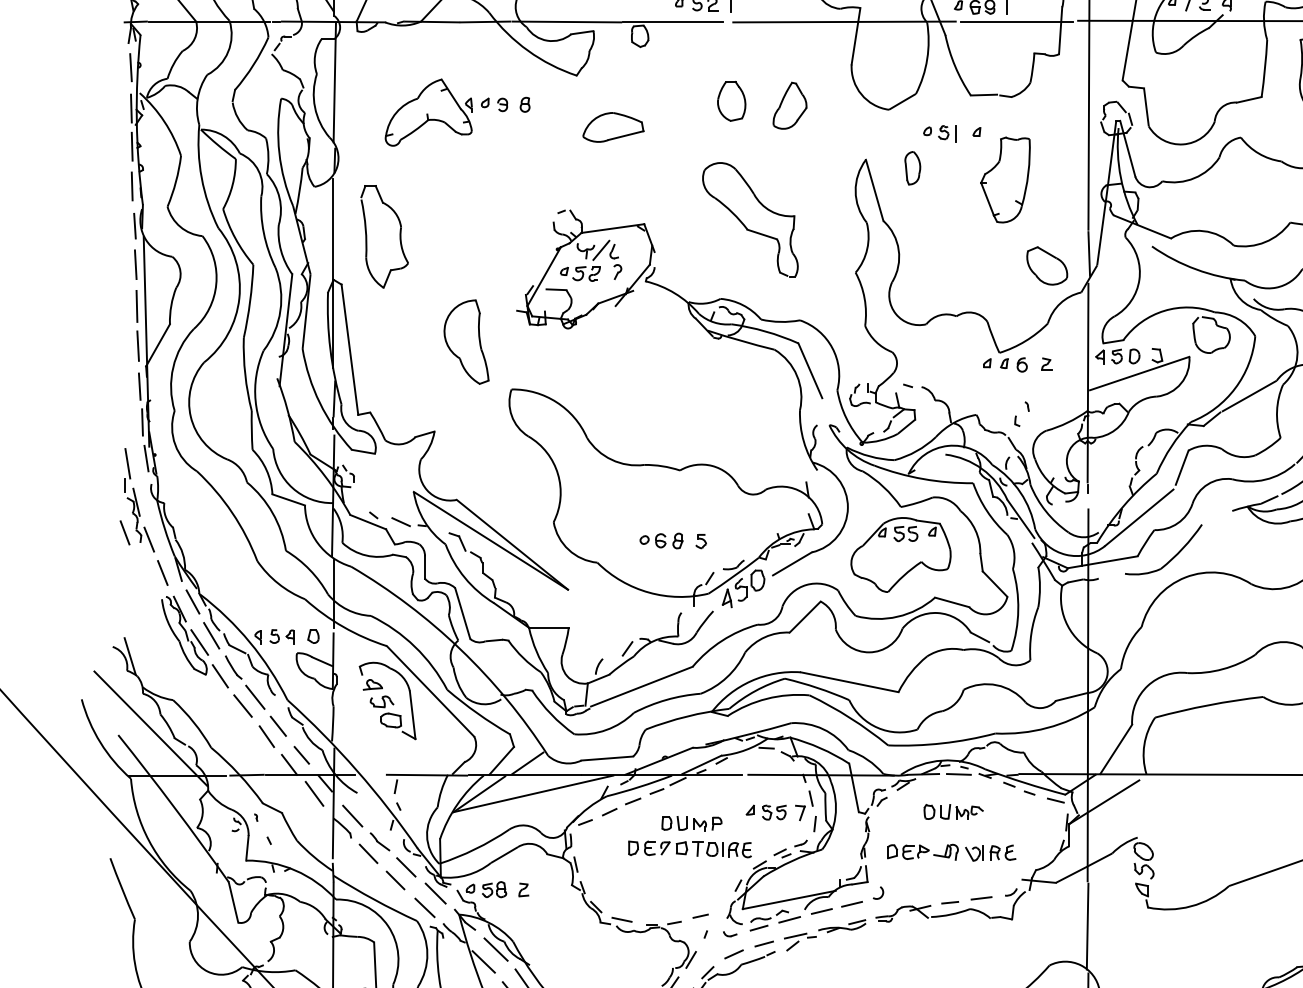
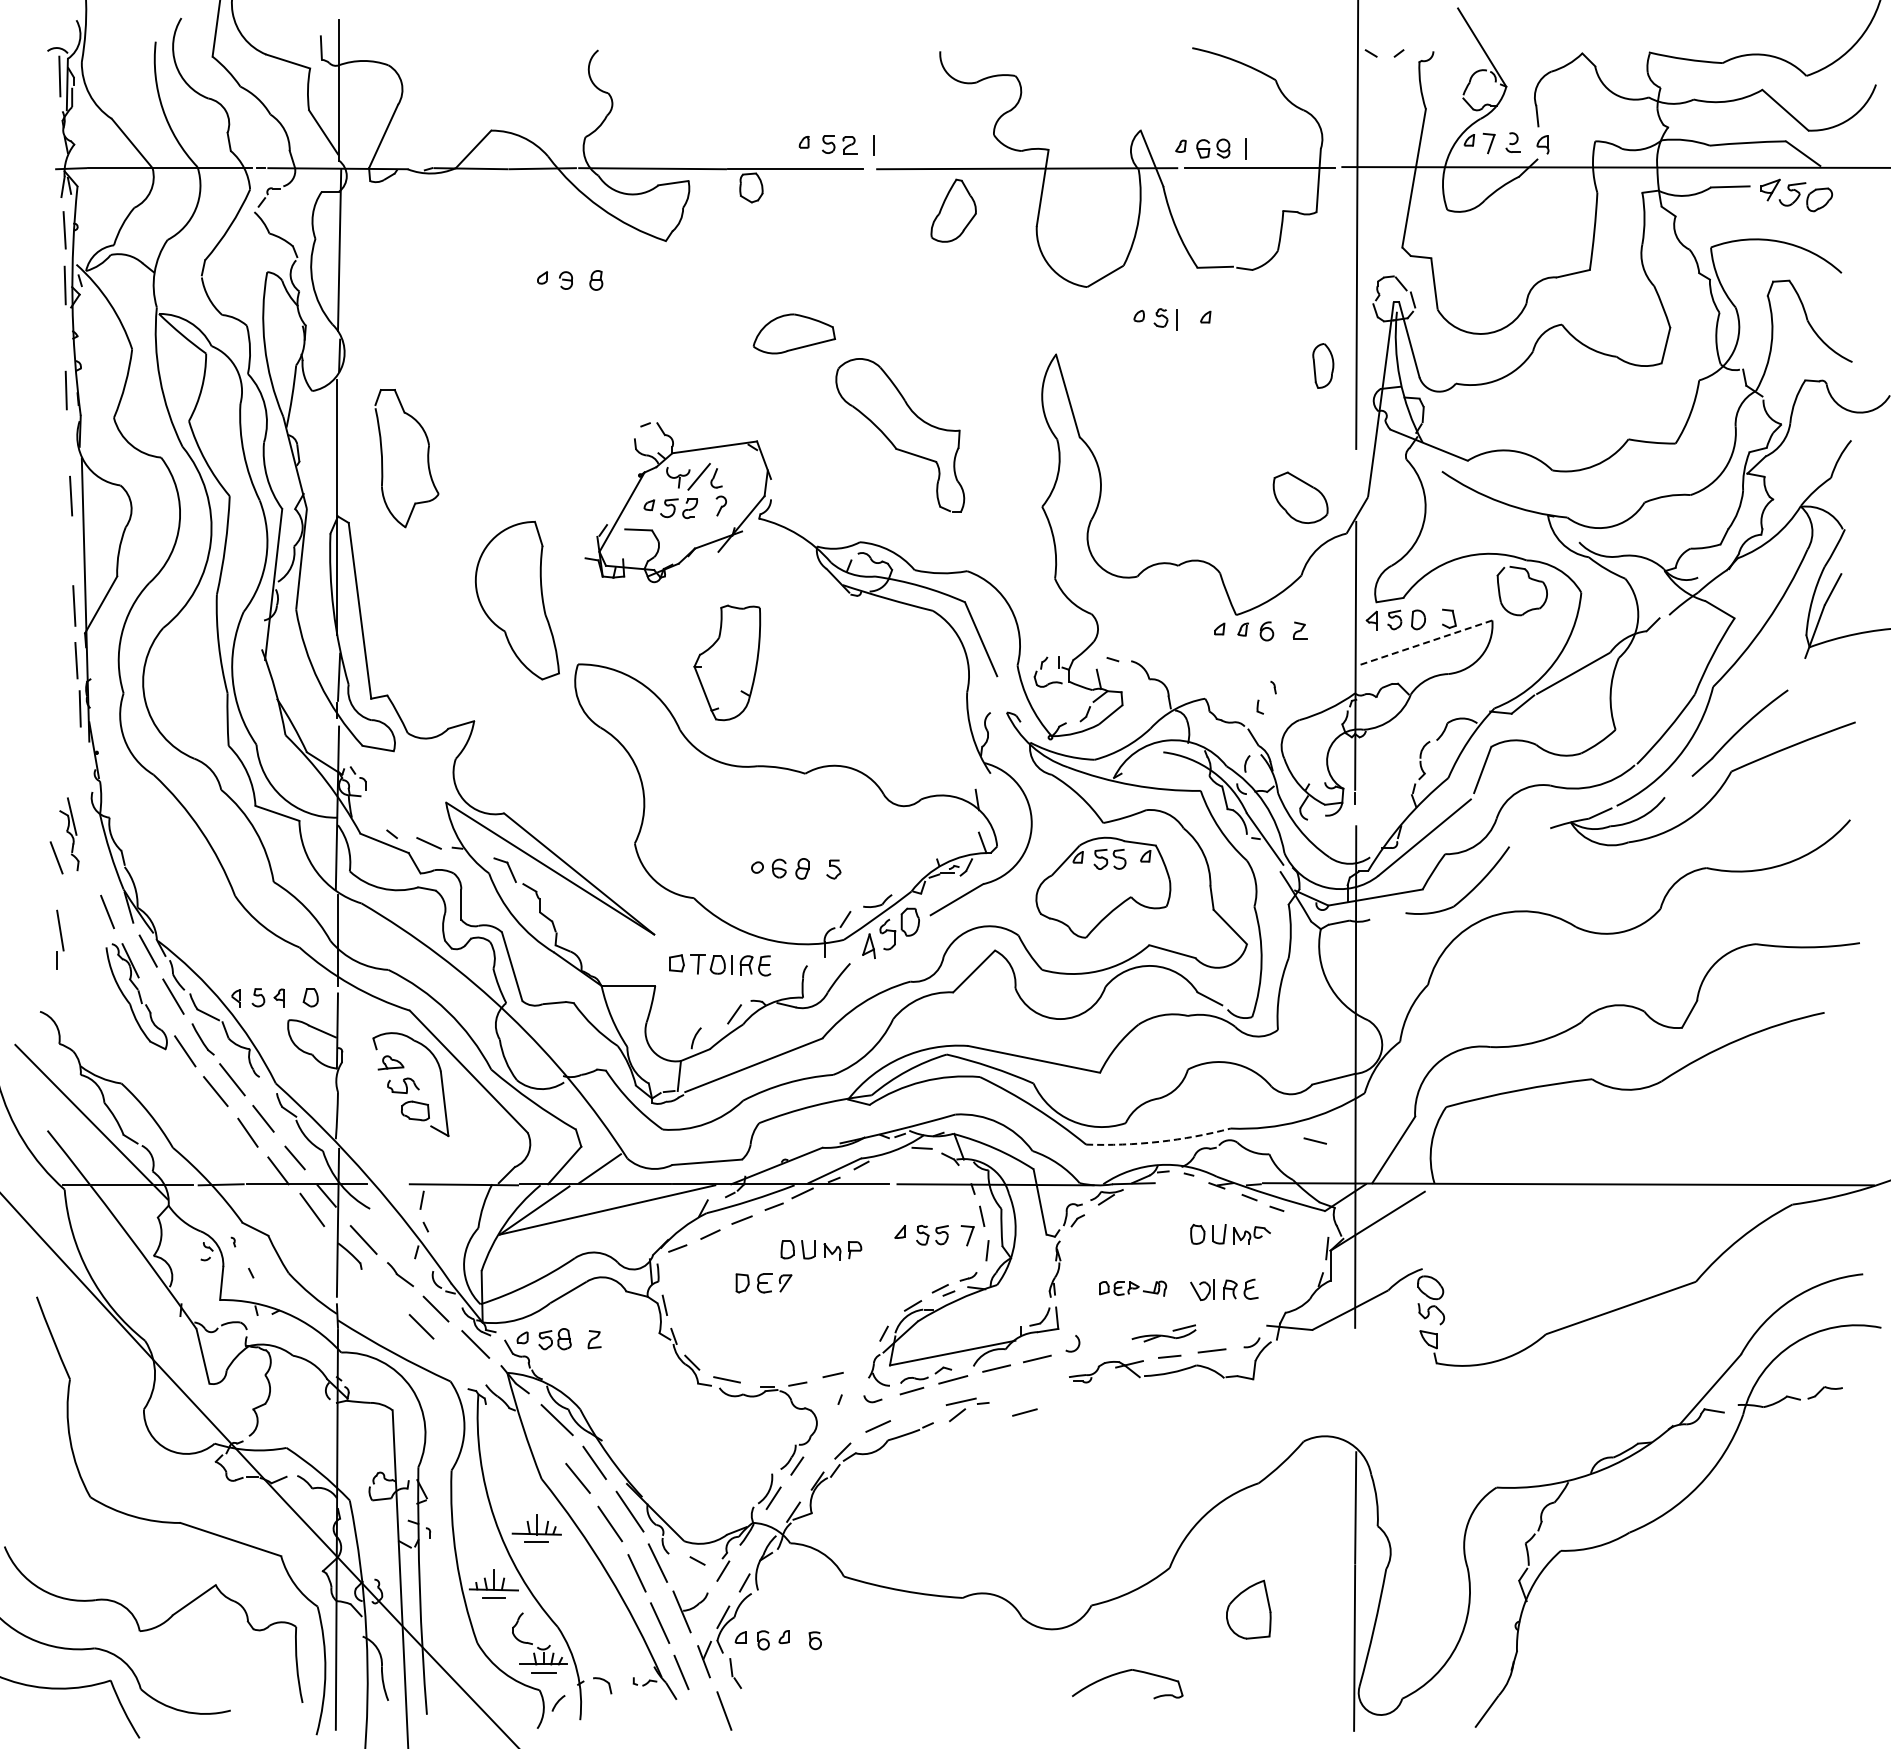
part: (731, 101) -> (874, 275), removed
part: (789, 105) -> (953, 210), moved
part: (428, 112) -> (466, 290), removed
part: (613, 127) -> (794, 333), moved
line: (131, 146) -> (65, 336), removed
part: (912, 167) -> (1323, 365), moved
part: (1005, 179) -> (727, 662), moved
line: (134, 225) -> (69, 443), removed
line: (1089, 253) -> (1357, 481), removed
line: (136, 306) -> (72, 552), removed
part: (465, 342) -> (516, 600), size x1.4
line: (1139, 373) -> (1425, 642), solid -> dashed
line: (146, 458) -> (85, 757), removed
part: (127, 470) -> (60, 939), moved
line: (148, 539) -> (88, 866), removed
line: (199, 642) -> (157, 1005), removed
line: (130, 656) -> (63, 1024), removed
arc: (942, 743) -> (1159, 1141), solid -> dashed
line: (958, 774) -> (1181, 1183), removed
line: (1055, 800) -> (1314, 1140), moved
part: (953, 811) -> (1230, 1233), moved
part: (714, 849) -> (720, 965), moved
part: (923, 852) -> (1133, 1288), size x0.7
line: (368, 853) -> (384, 1290), removed
line: (425, 907) -> (461, 1363), removed
part: (841, 926) -> (1163, 1333), moved
line: (1087, 926) -> (1355, 1388), removed
line: (763, 944) -> (1024, 1412), moved
line: (690, 959) -> (819, 1433), removed
line: (483, 961) -> (540, 1436), removed

